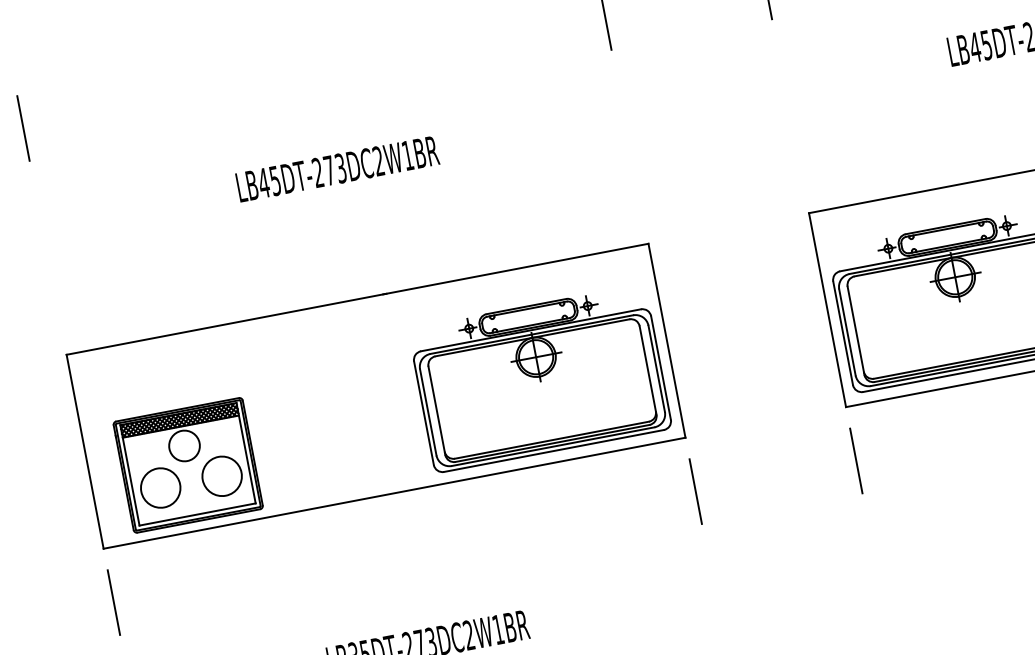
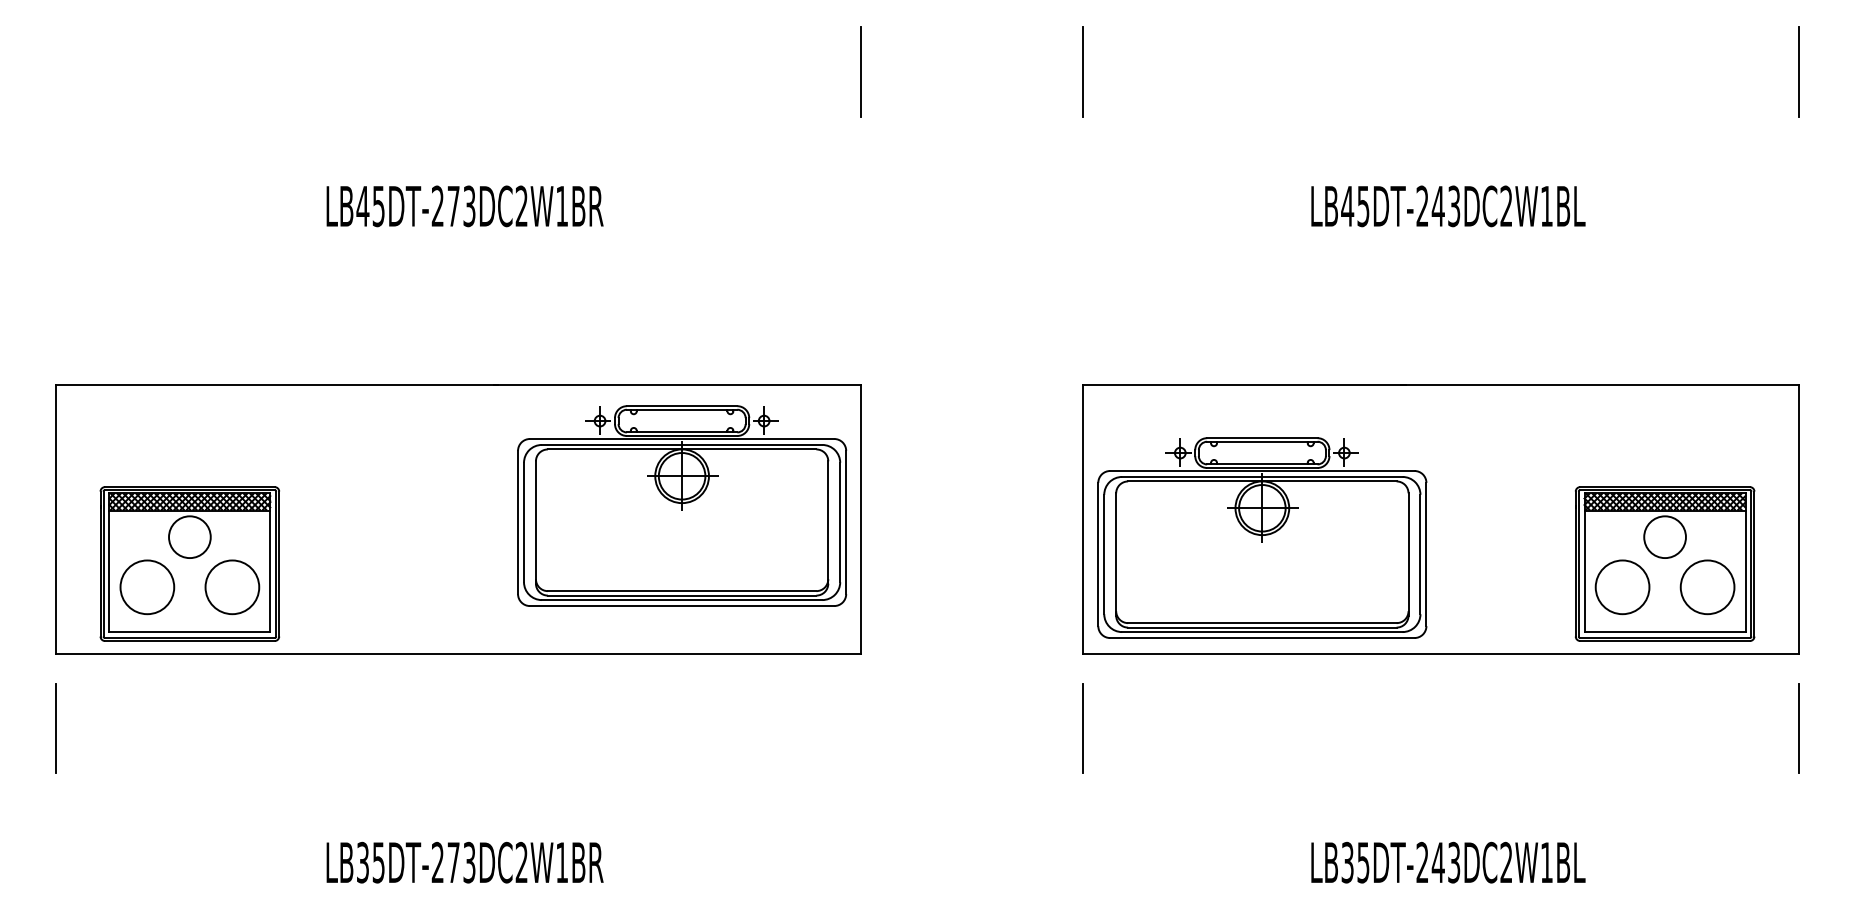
line: (23, 128) -> (55, 71), removed
part: (540, 378) -> (682, 505), moved
line: (696, 491) -> (861, 728), removed

